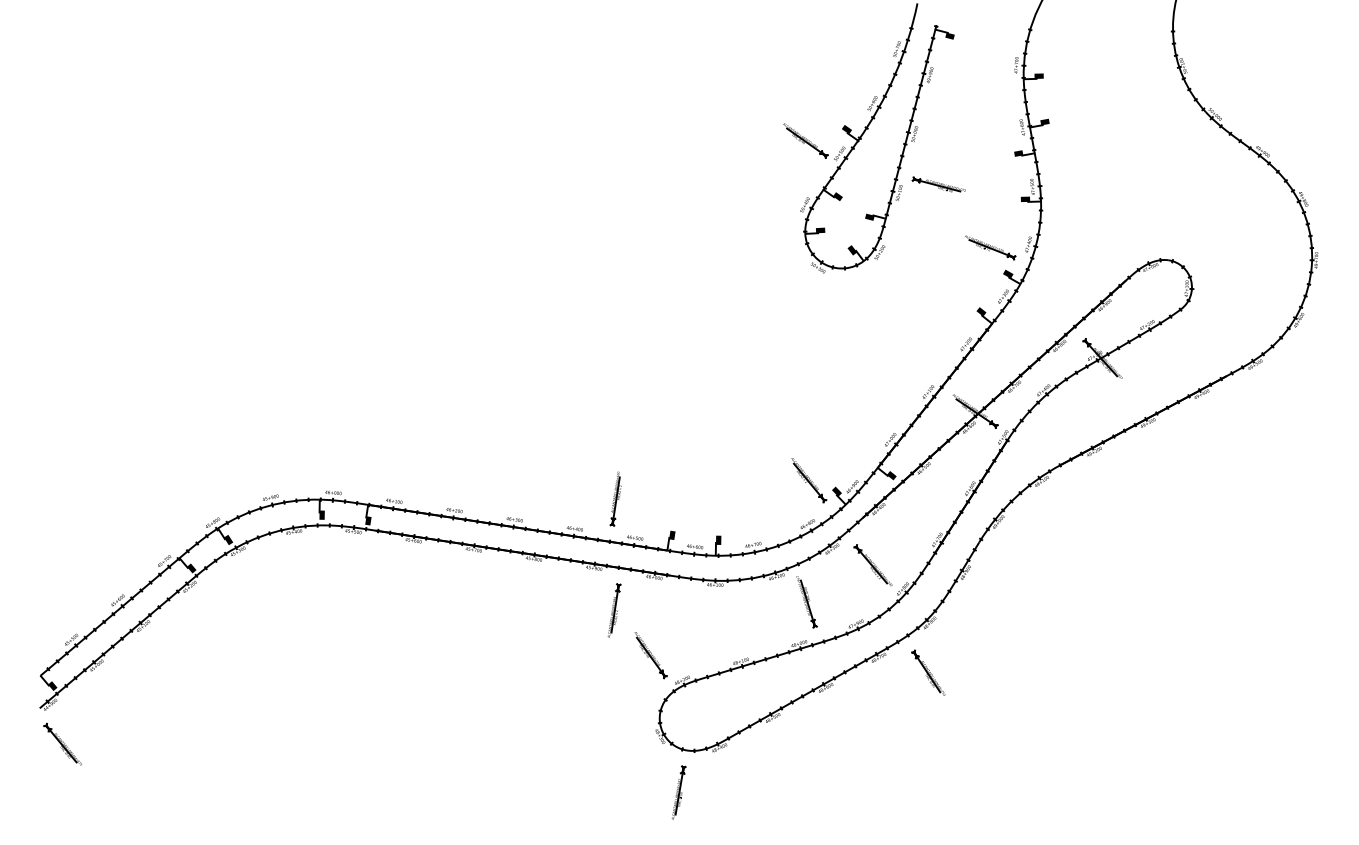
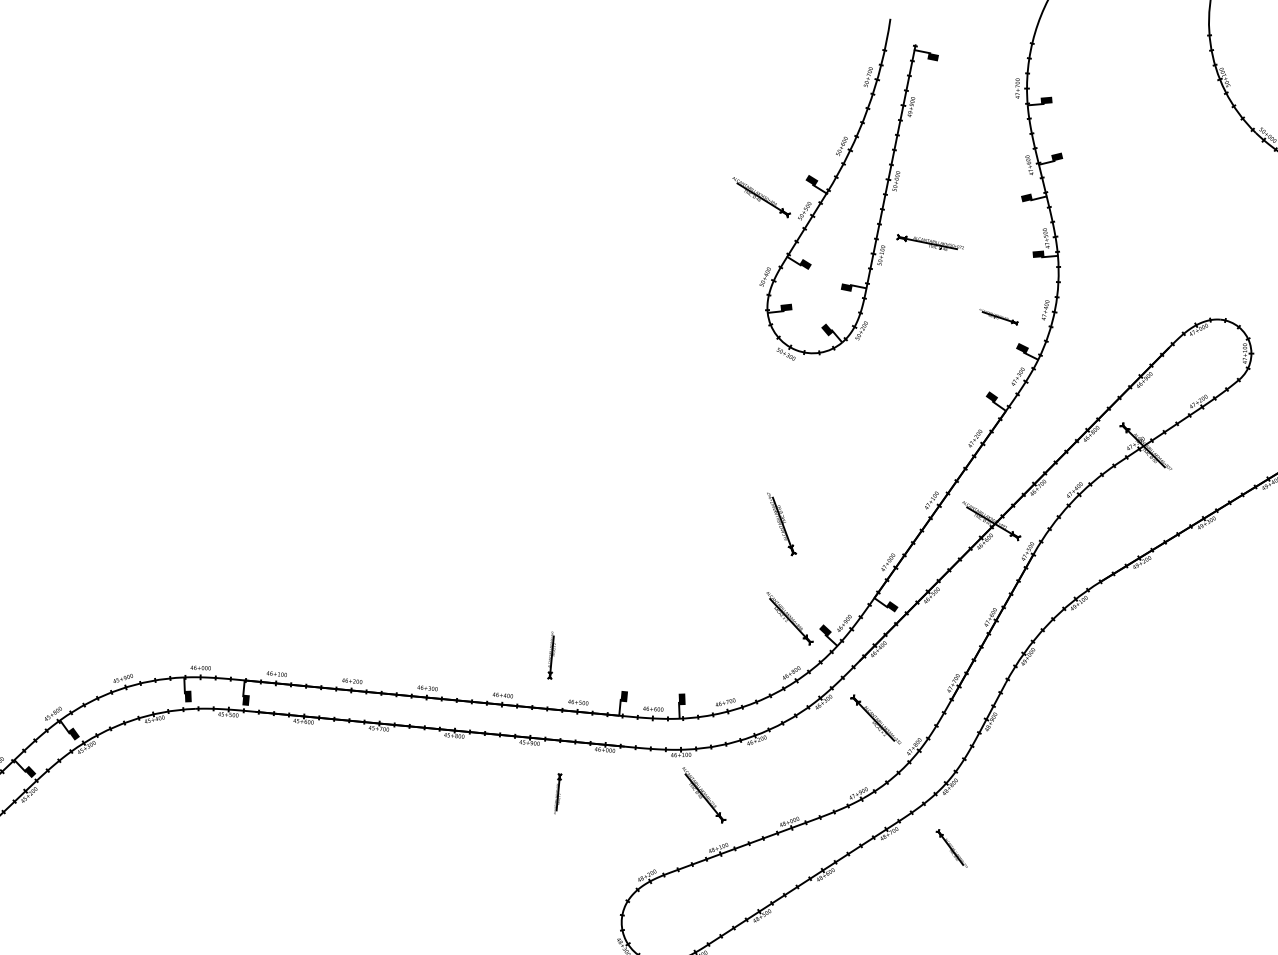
part: (990, 247) -> (998, 316), size x0.6
part: (615, 498) -> (551, 654), size x0.7
part: (806, 602) -> (781, 524), moved
part: (614, 610) -> (557, 793), size x0.6
part: (650, 655) -> (703, 795), moved
part: (928, 672) -> (951, 848), size x0.7

